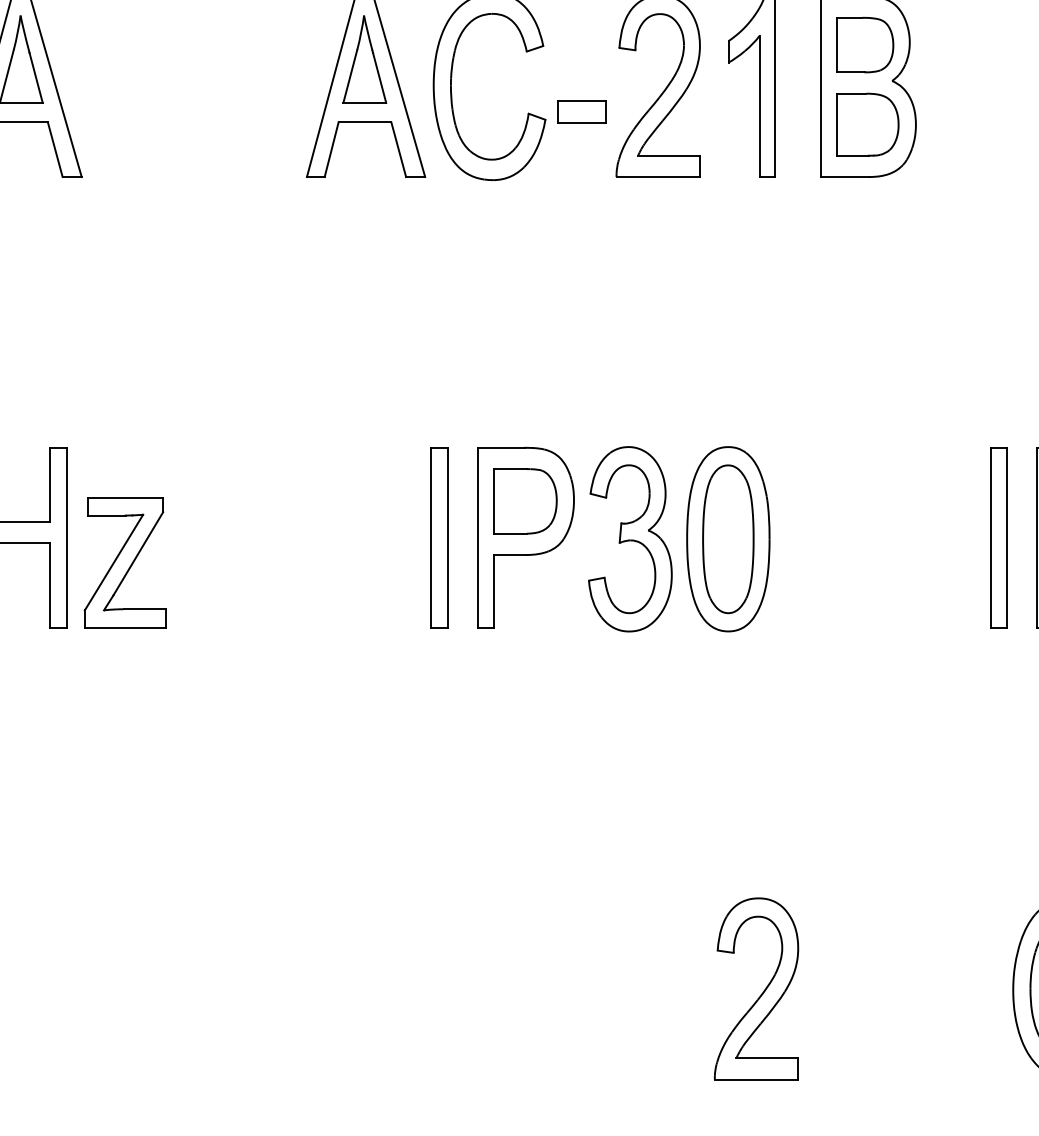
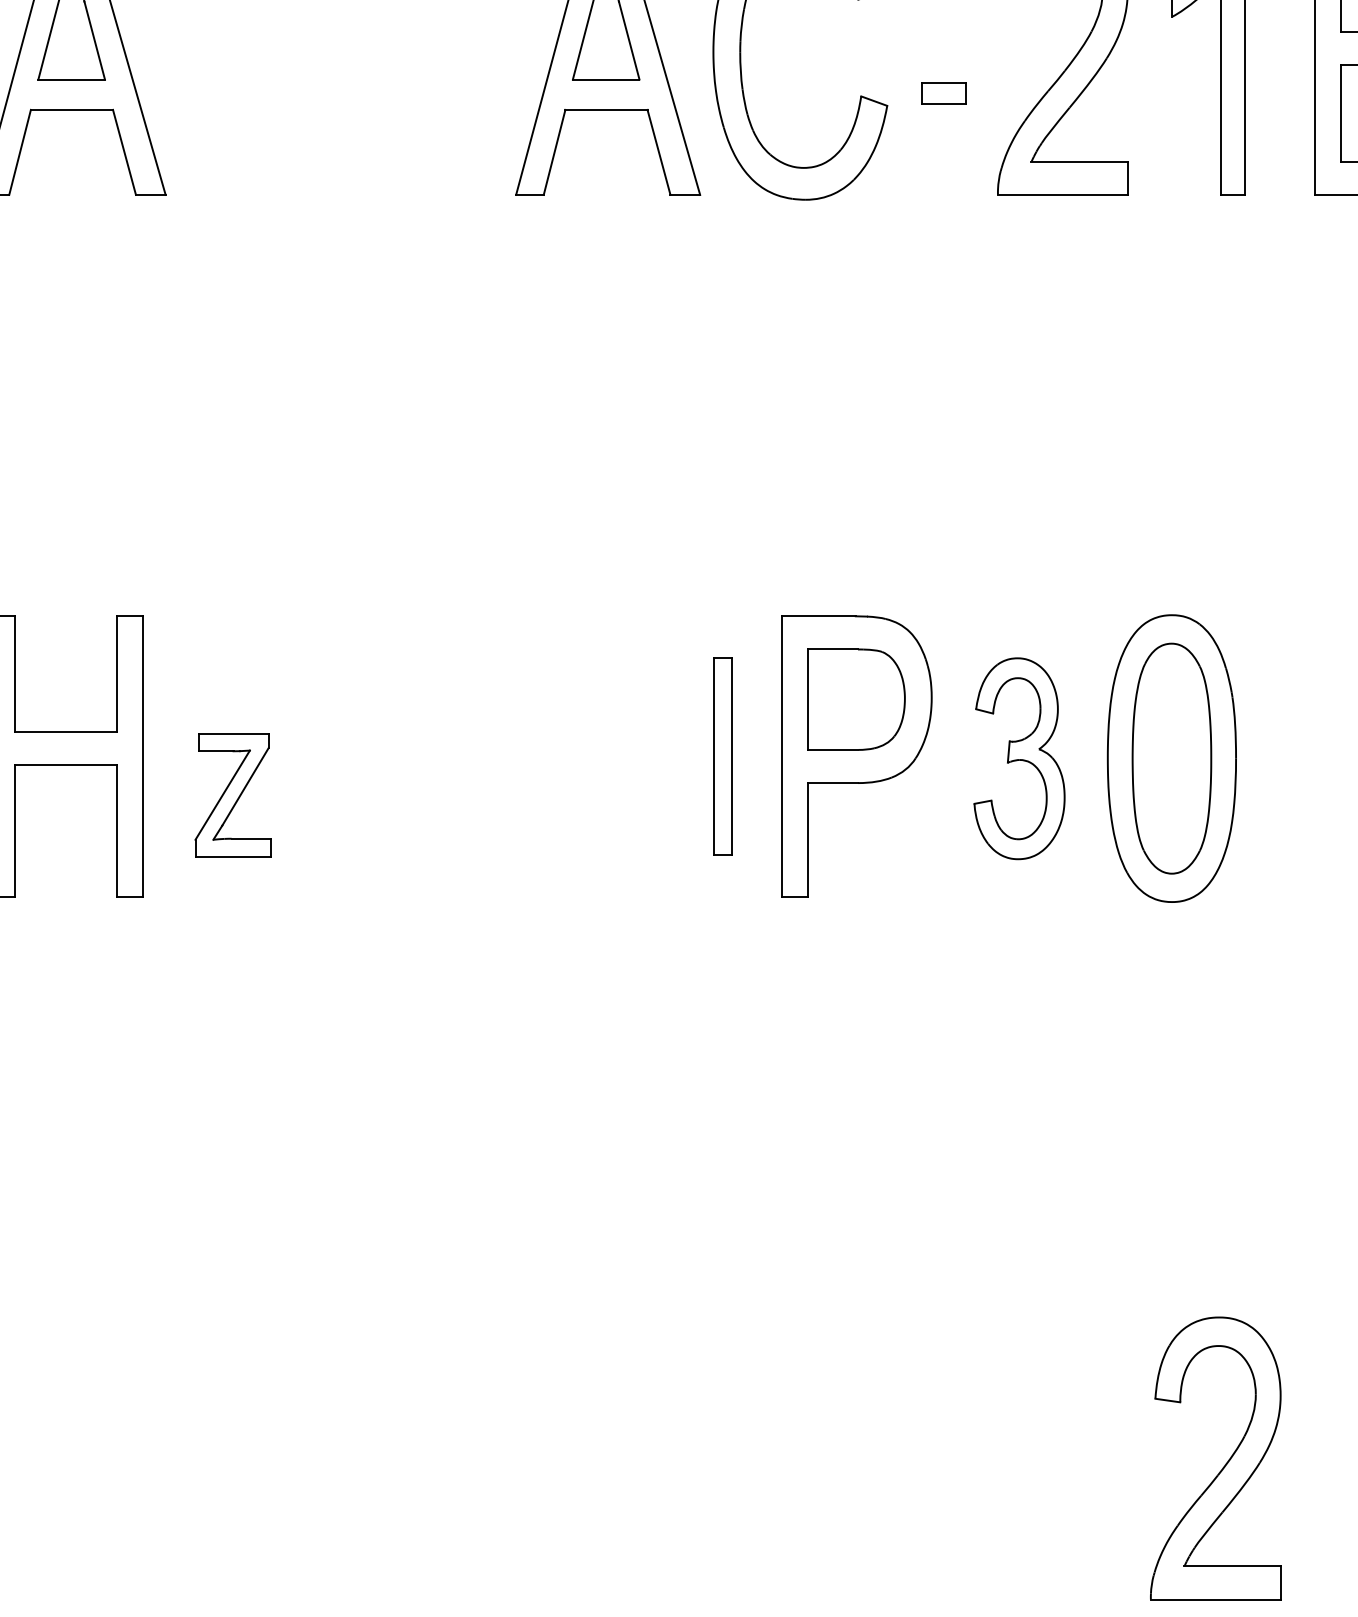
part: (581, 111) -> (943, 92), size x0.6
part: (439, 537) -> (722, 755), size x0.7
part: (630, 539) -> (1019, 758), size x0.7
part: (124, 562) -> (232, 794), size x0.6

